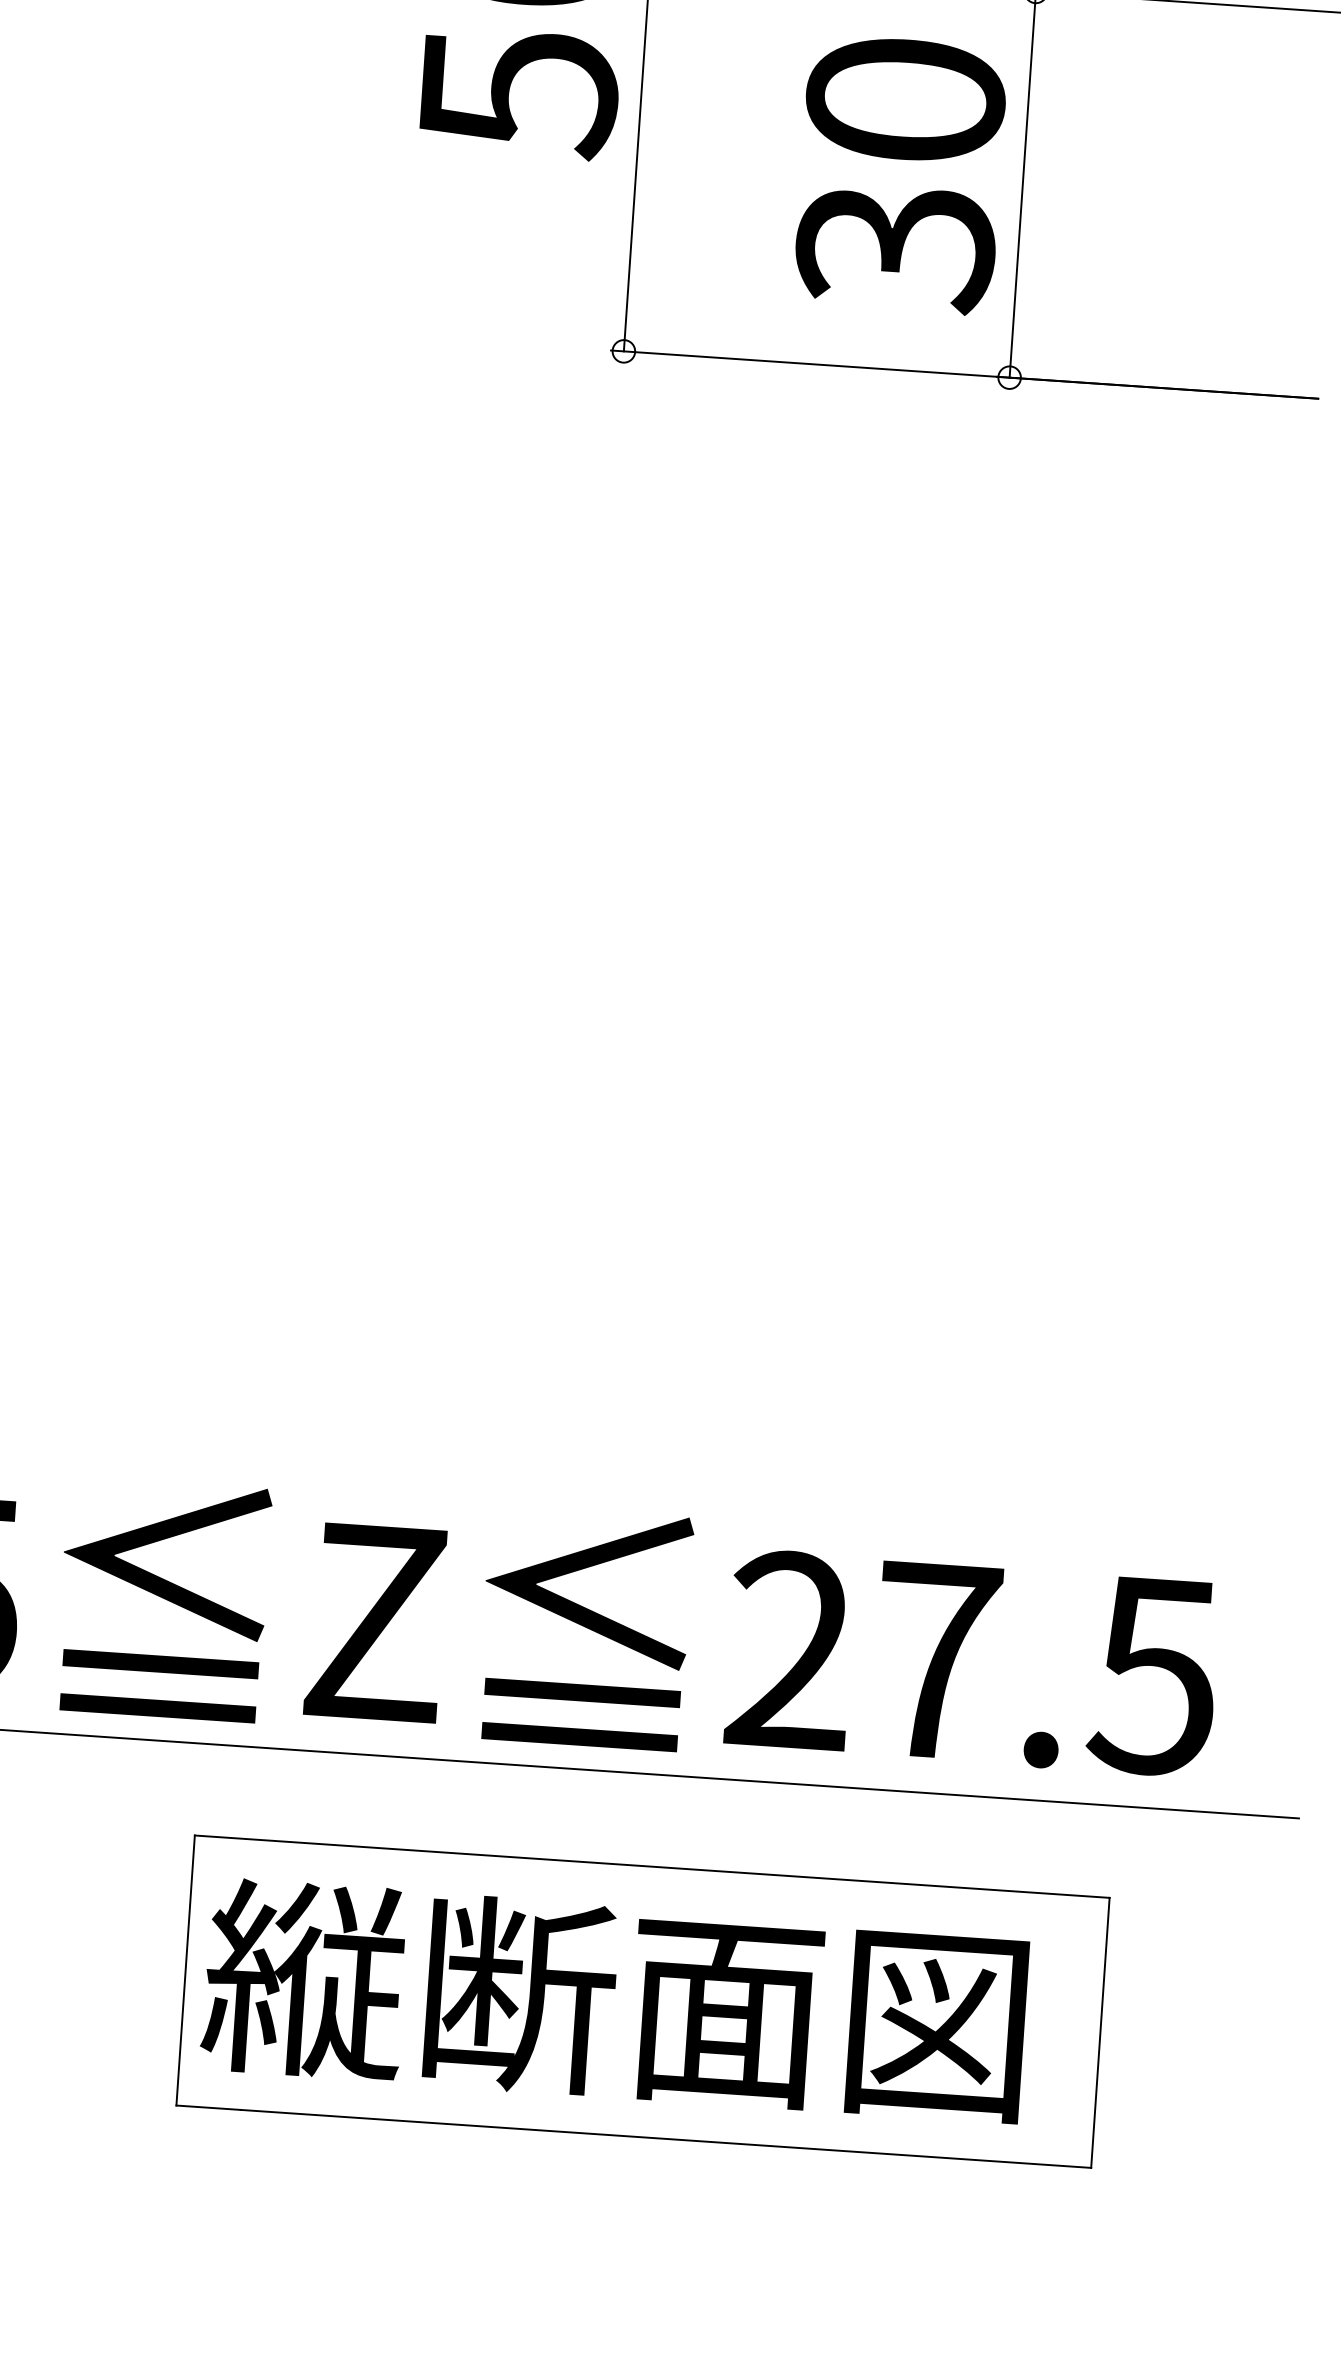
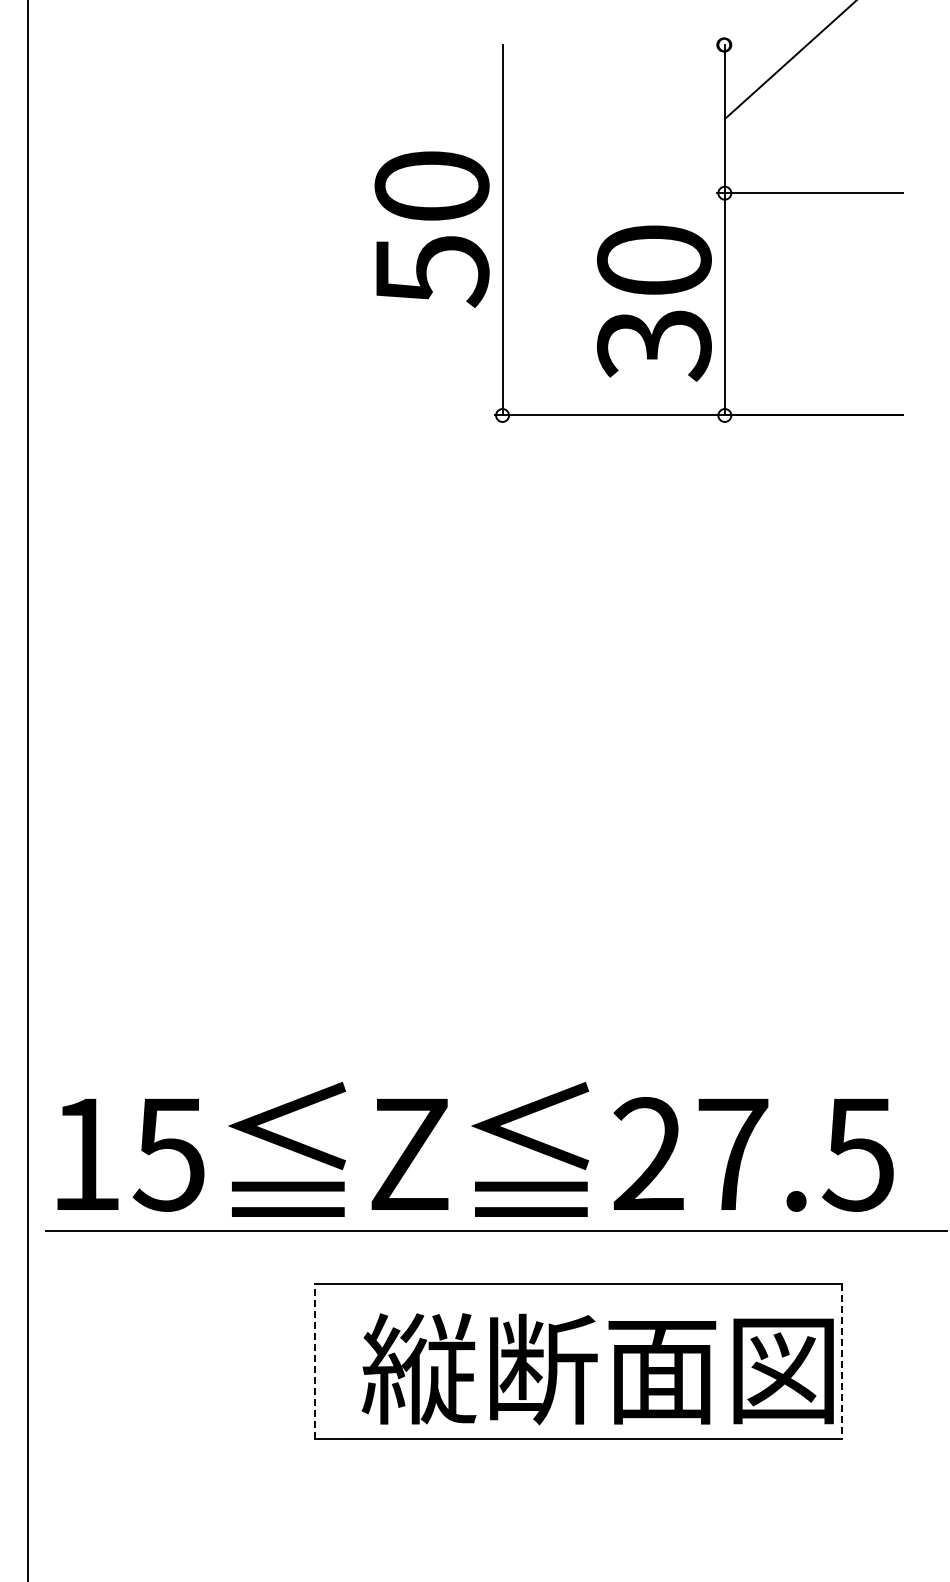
line: (185, 1970) -> (314, 1361), solid -> dashed
text: (614, 2001) -> (597, 1369), moved
line: (1100, 2033) -> (841, 1361), solid -> dashed

